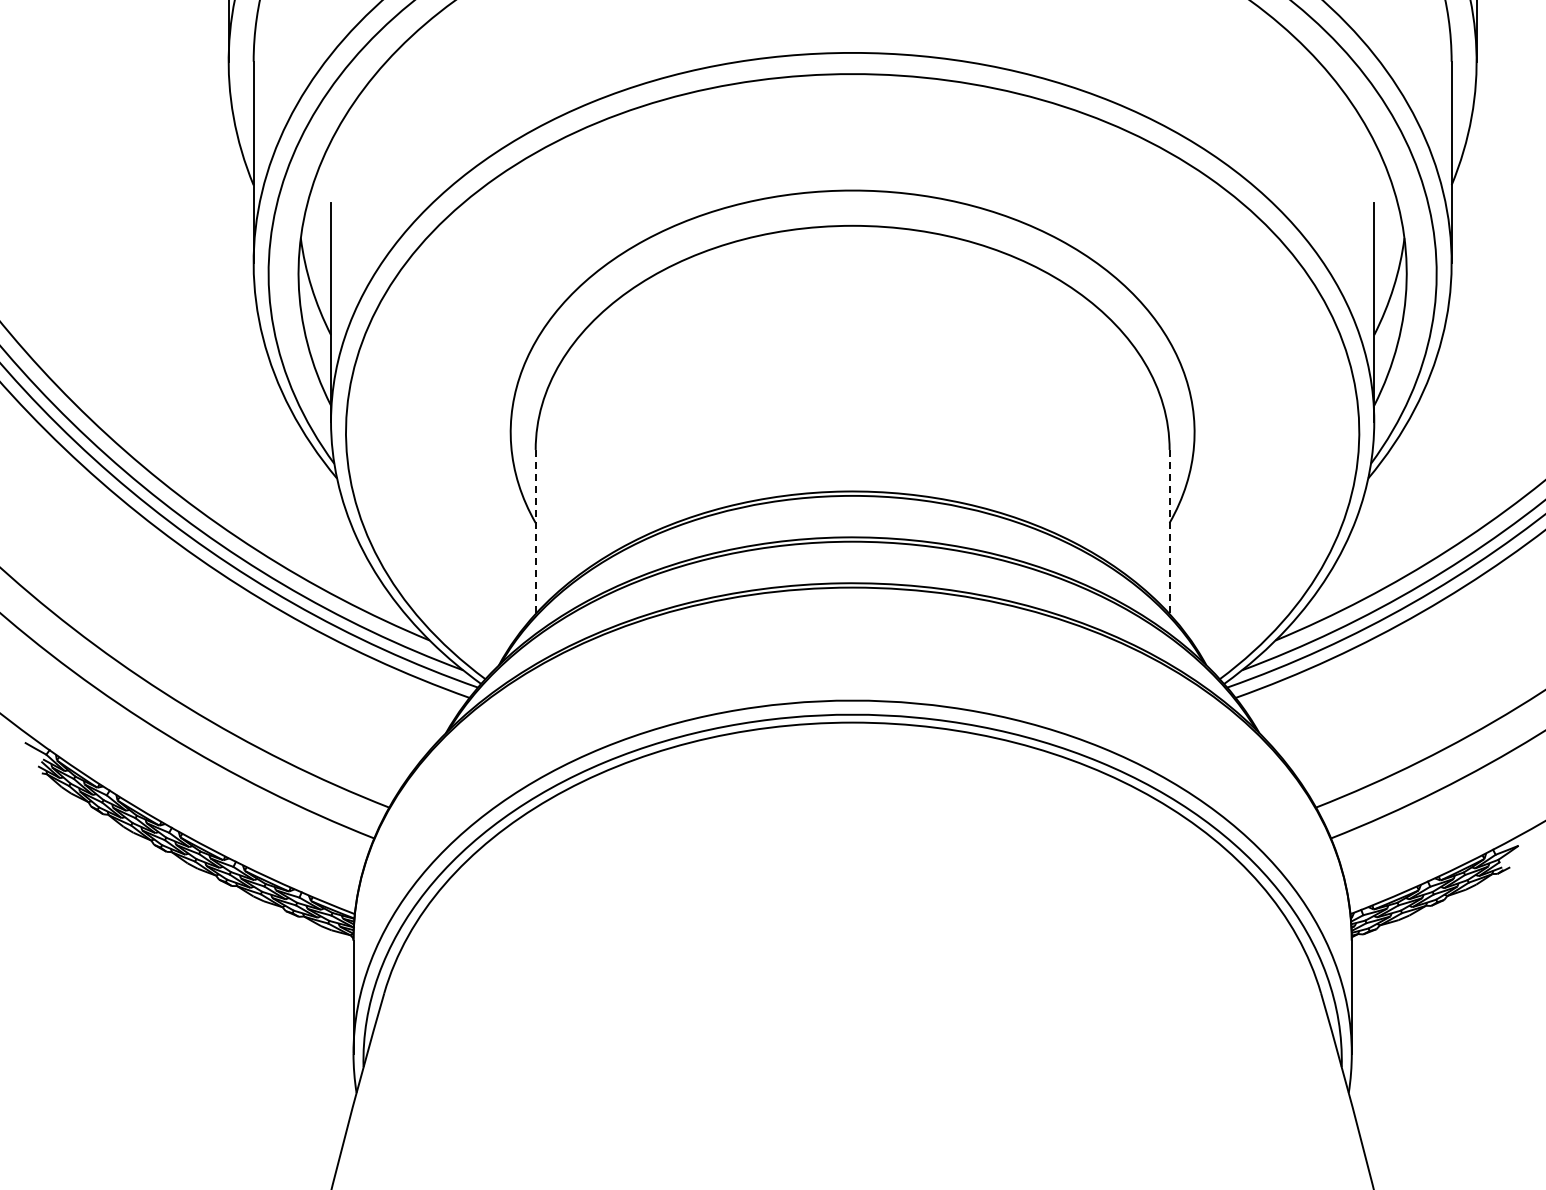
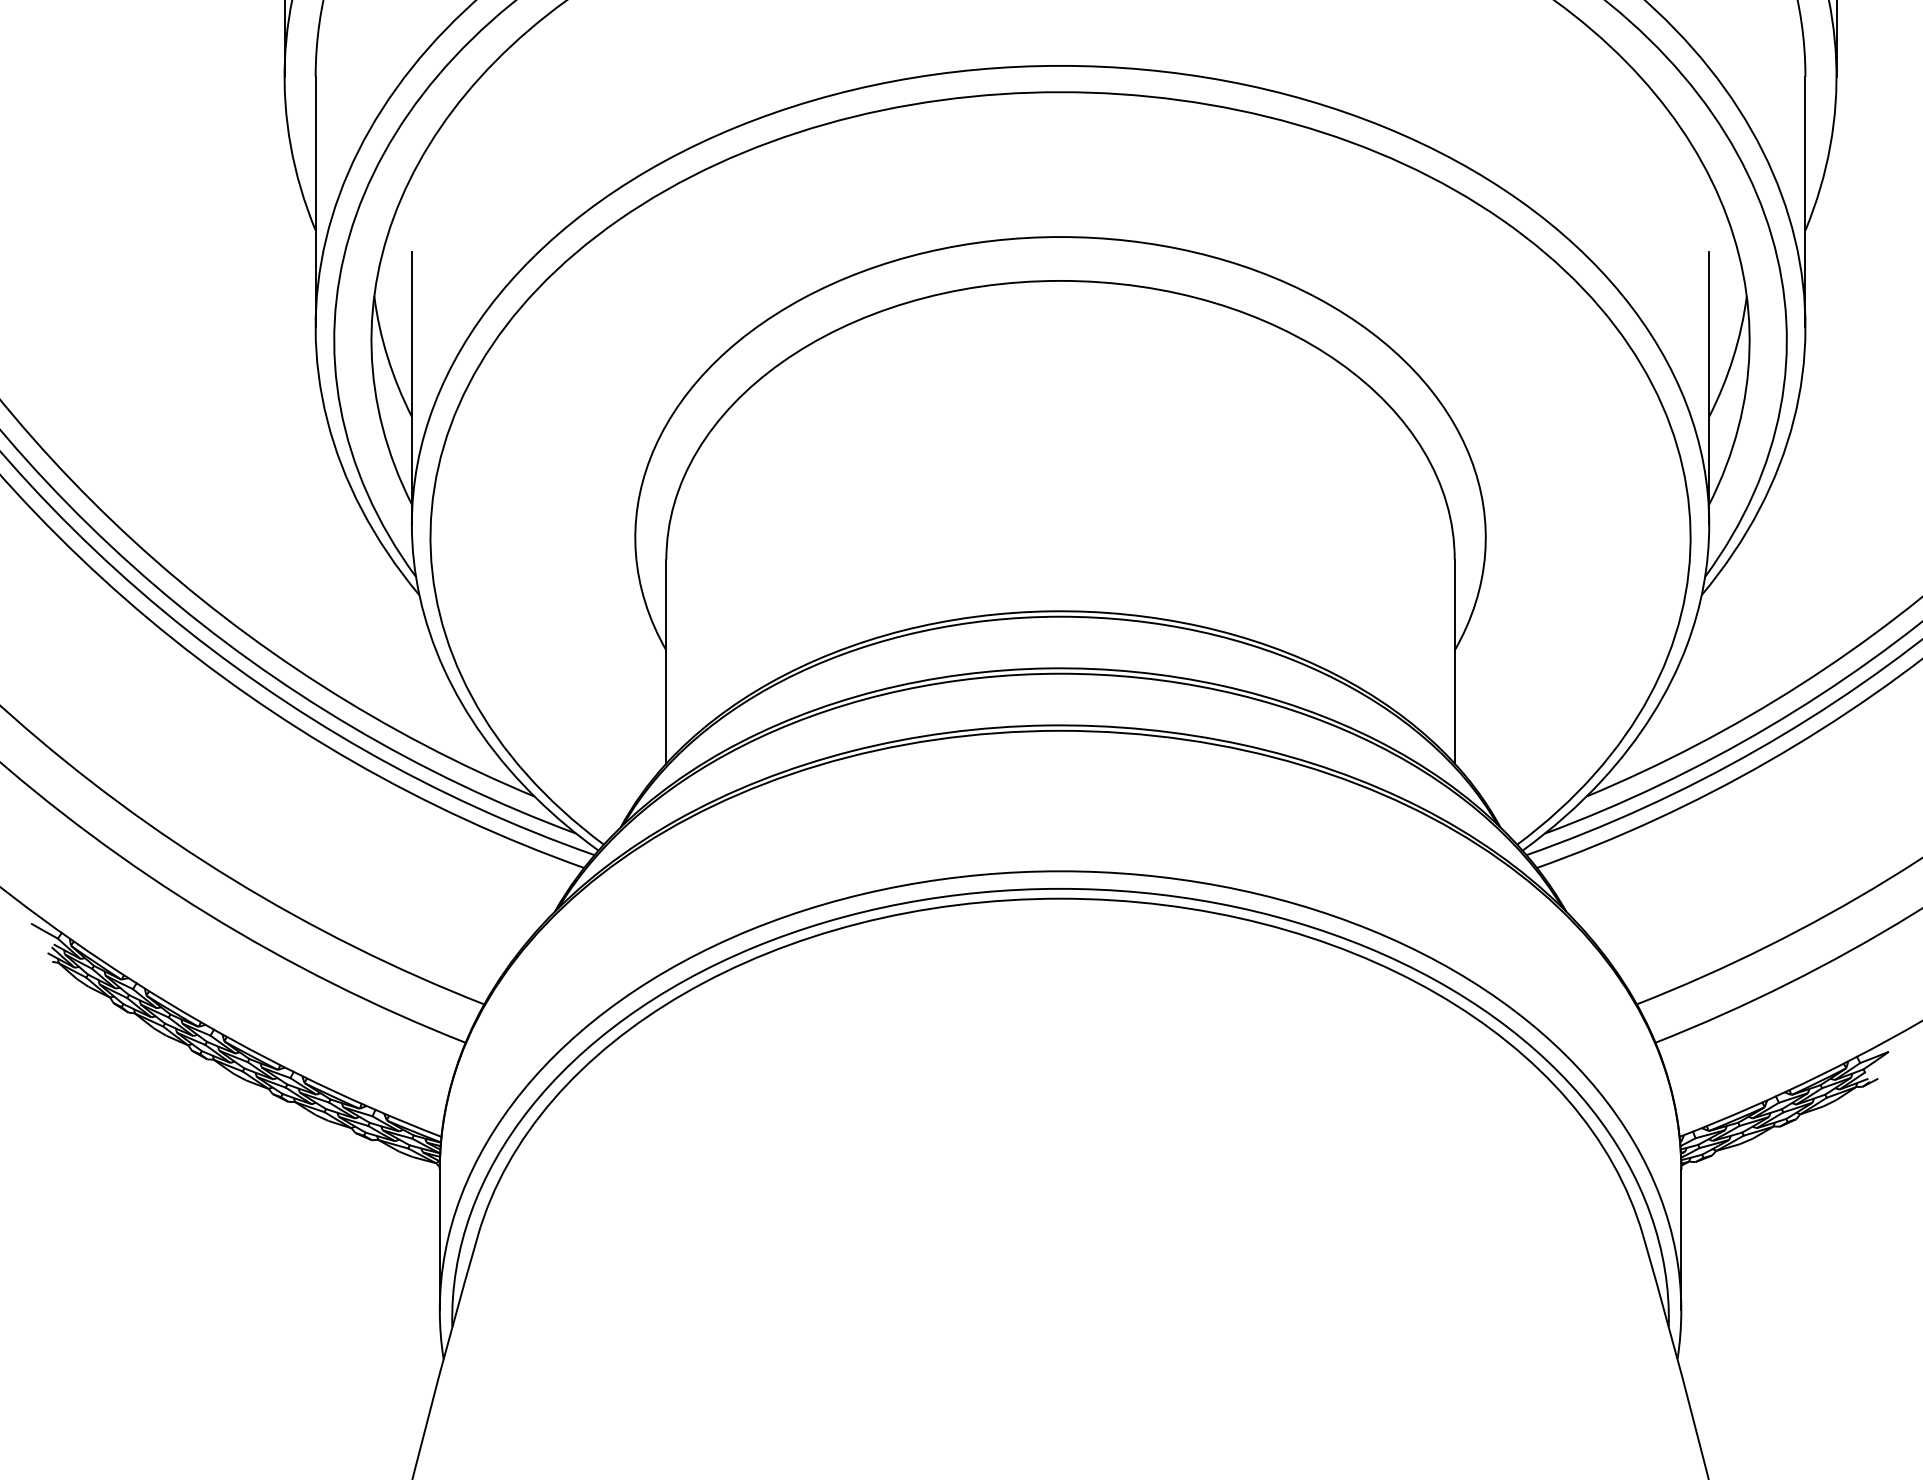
line: (535, 532) -> (666, 662), dashed -> solid
line: (1169, 532) -> (1454, 662), dashed -> solid

